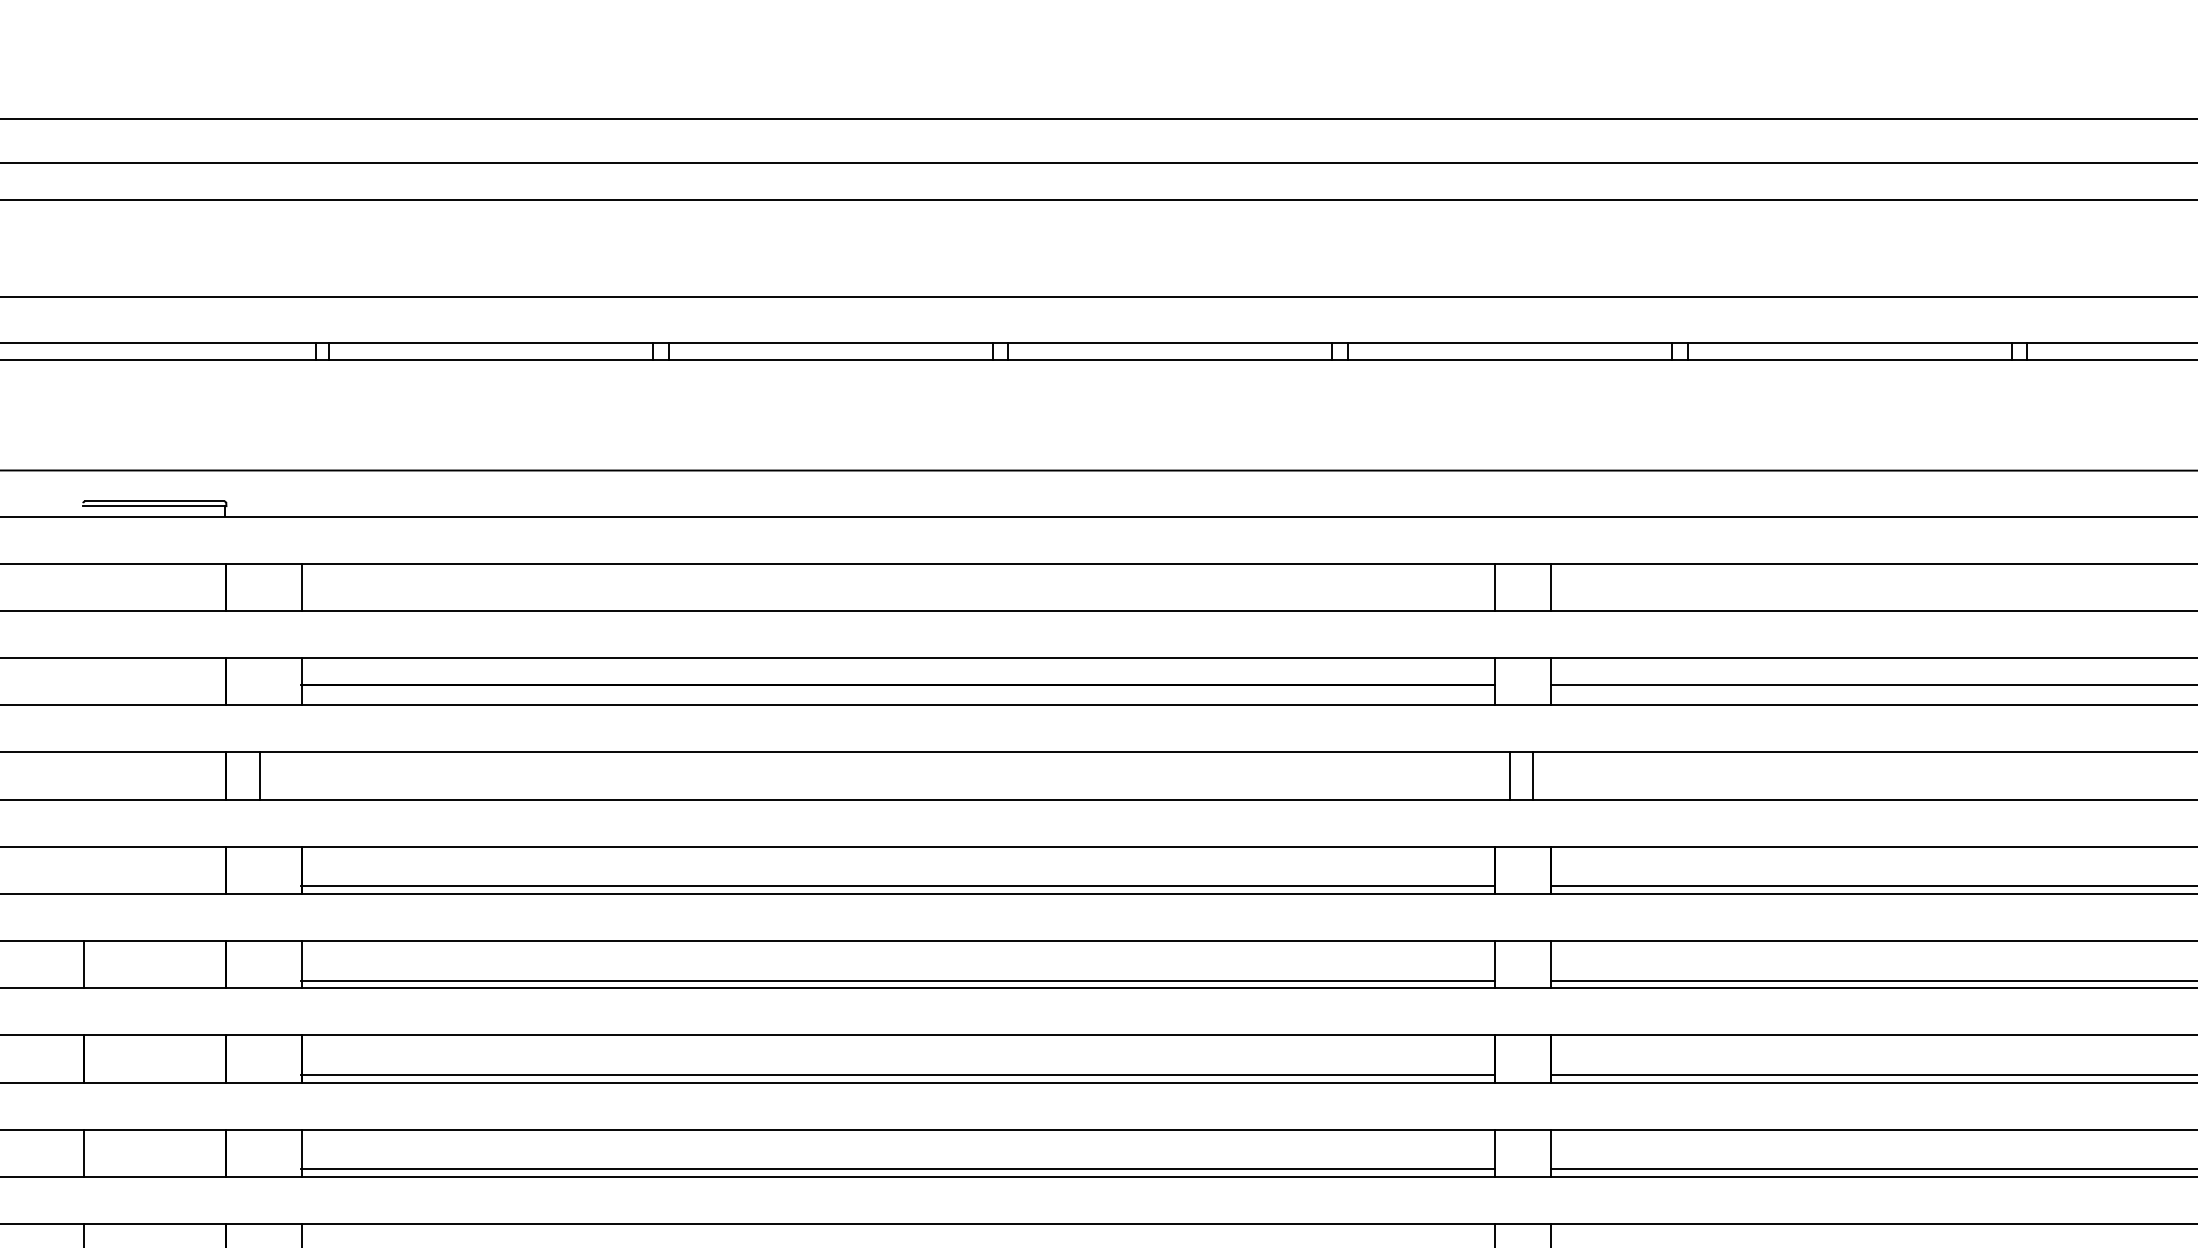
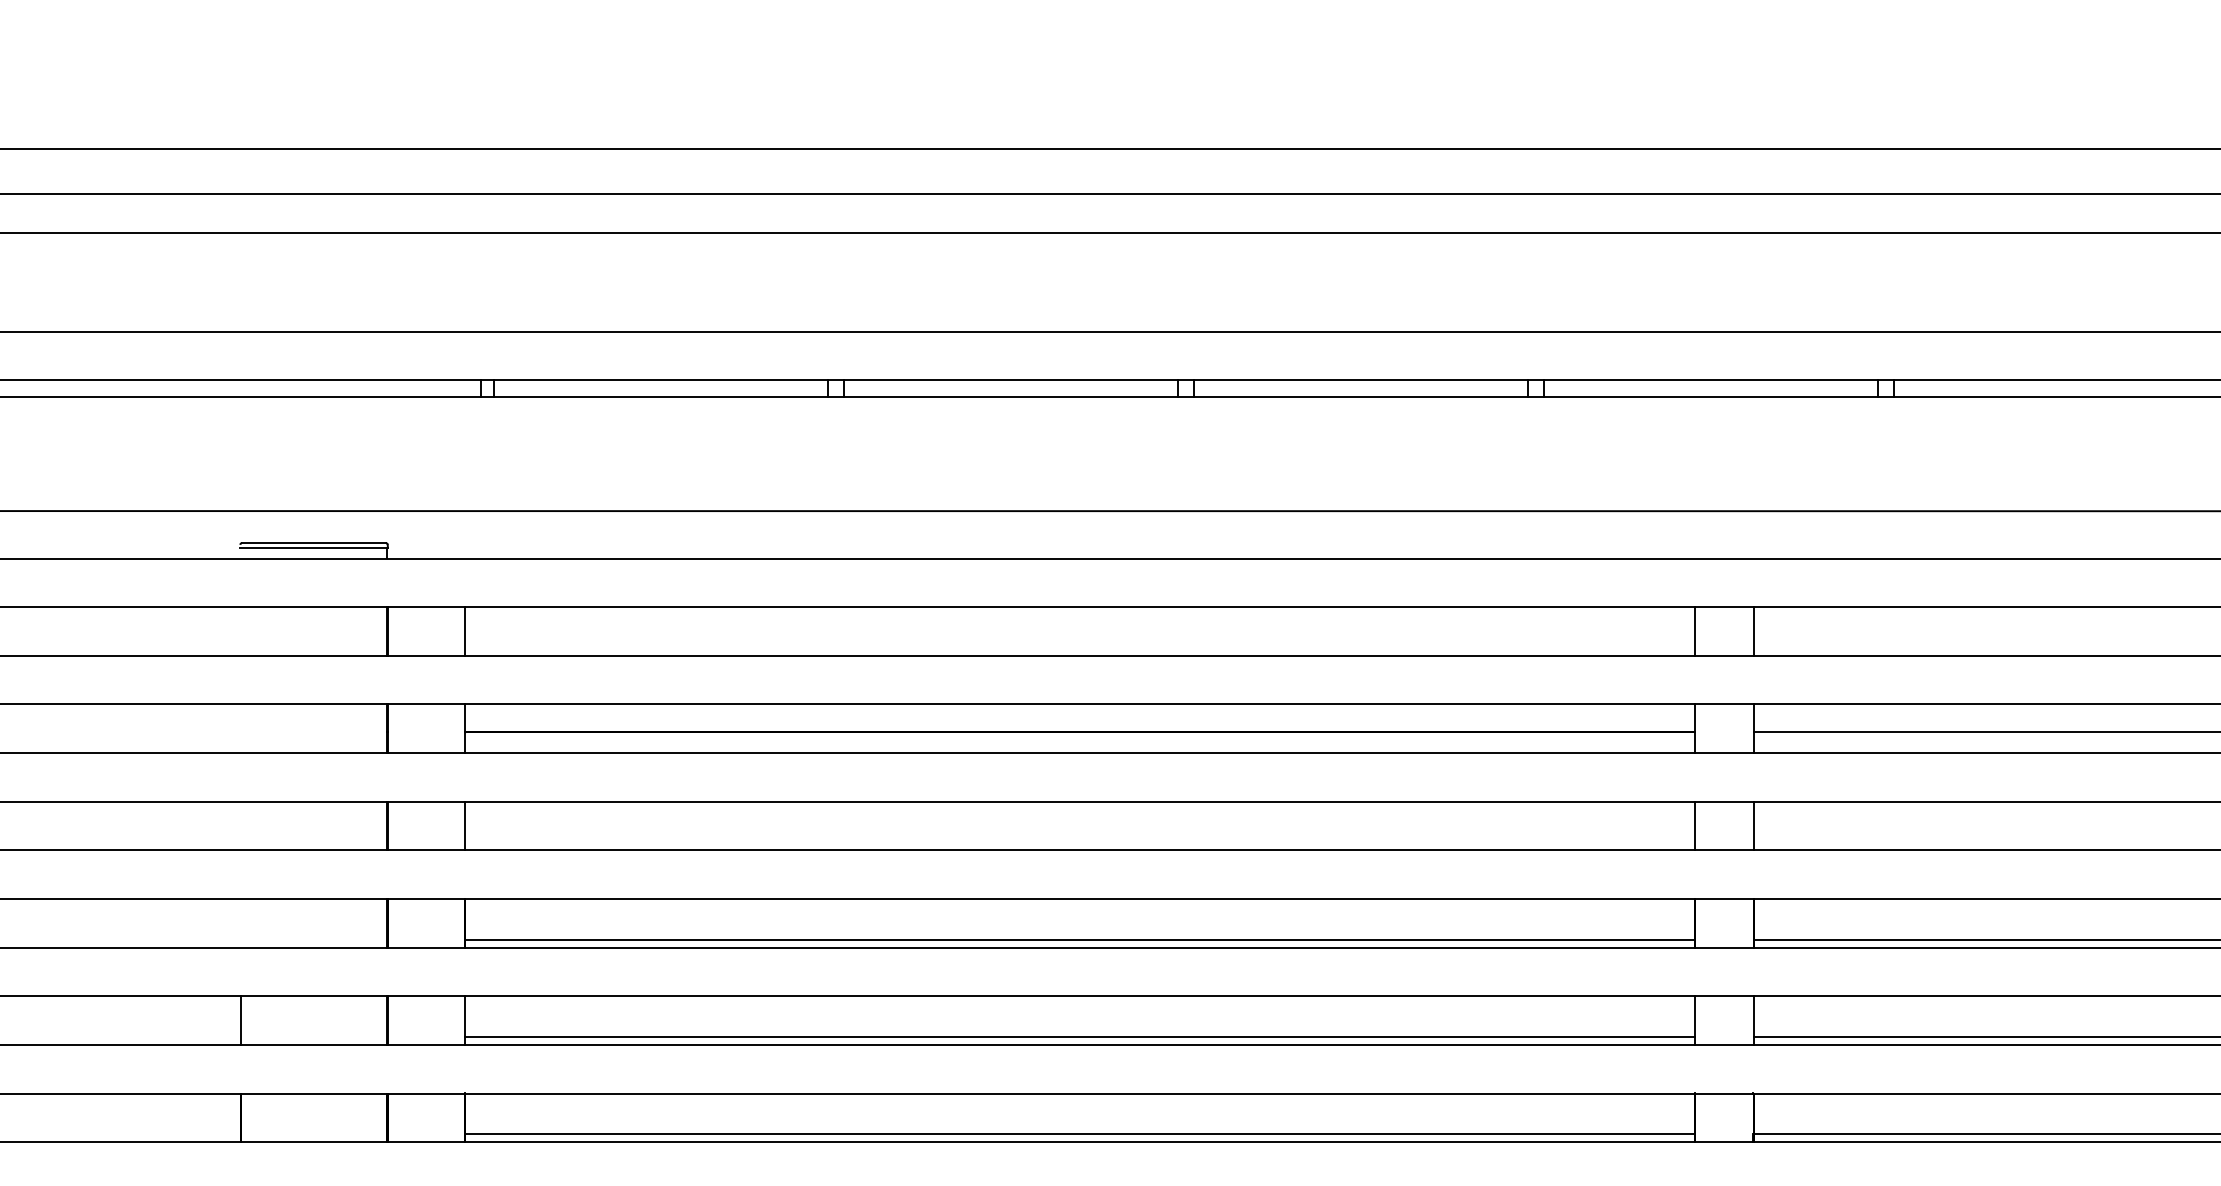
line: (259, 775) -> (465, 825), moved
line: (1510, 775) -> (1753, 825), moved
line: (1532, 775) -> (1695, 825), moved

